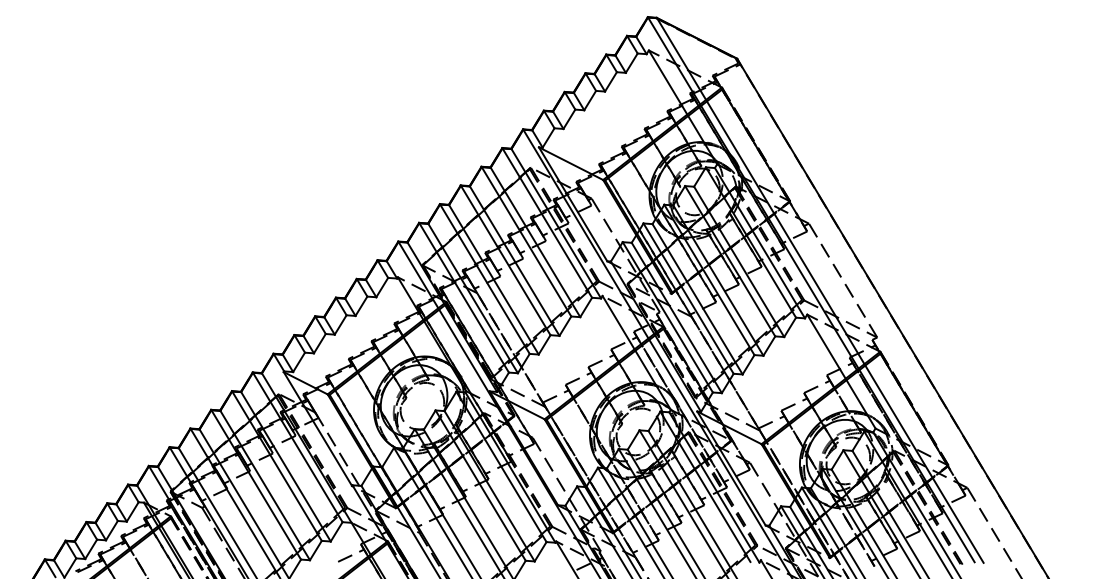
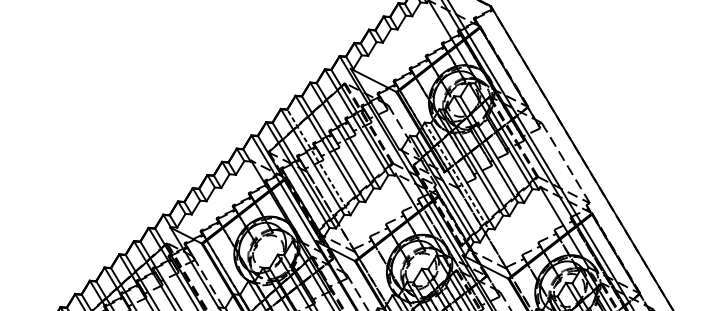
line: (493, 279) -> (318, 162), solid -> dashed
line: (688, 298) -> (456, 175), solid -> dashed

